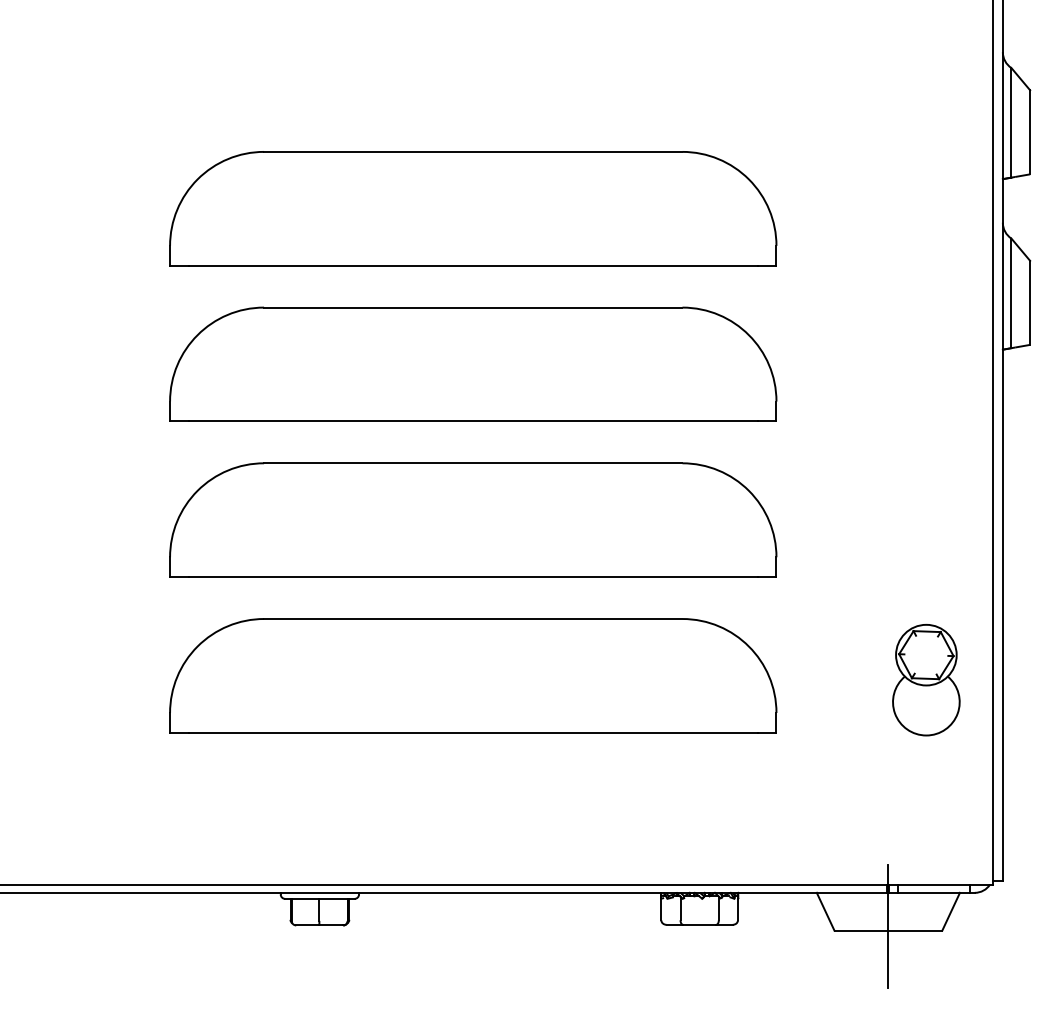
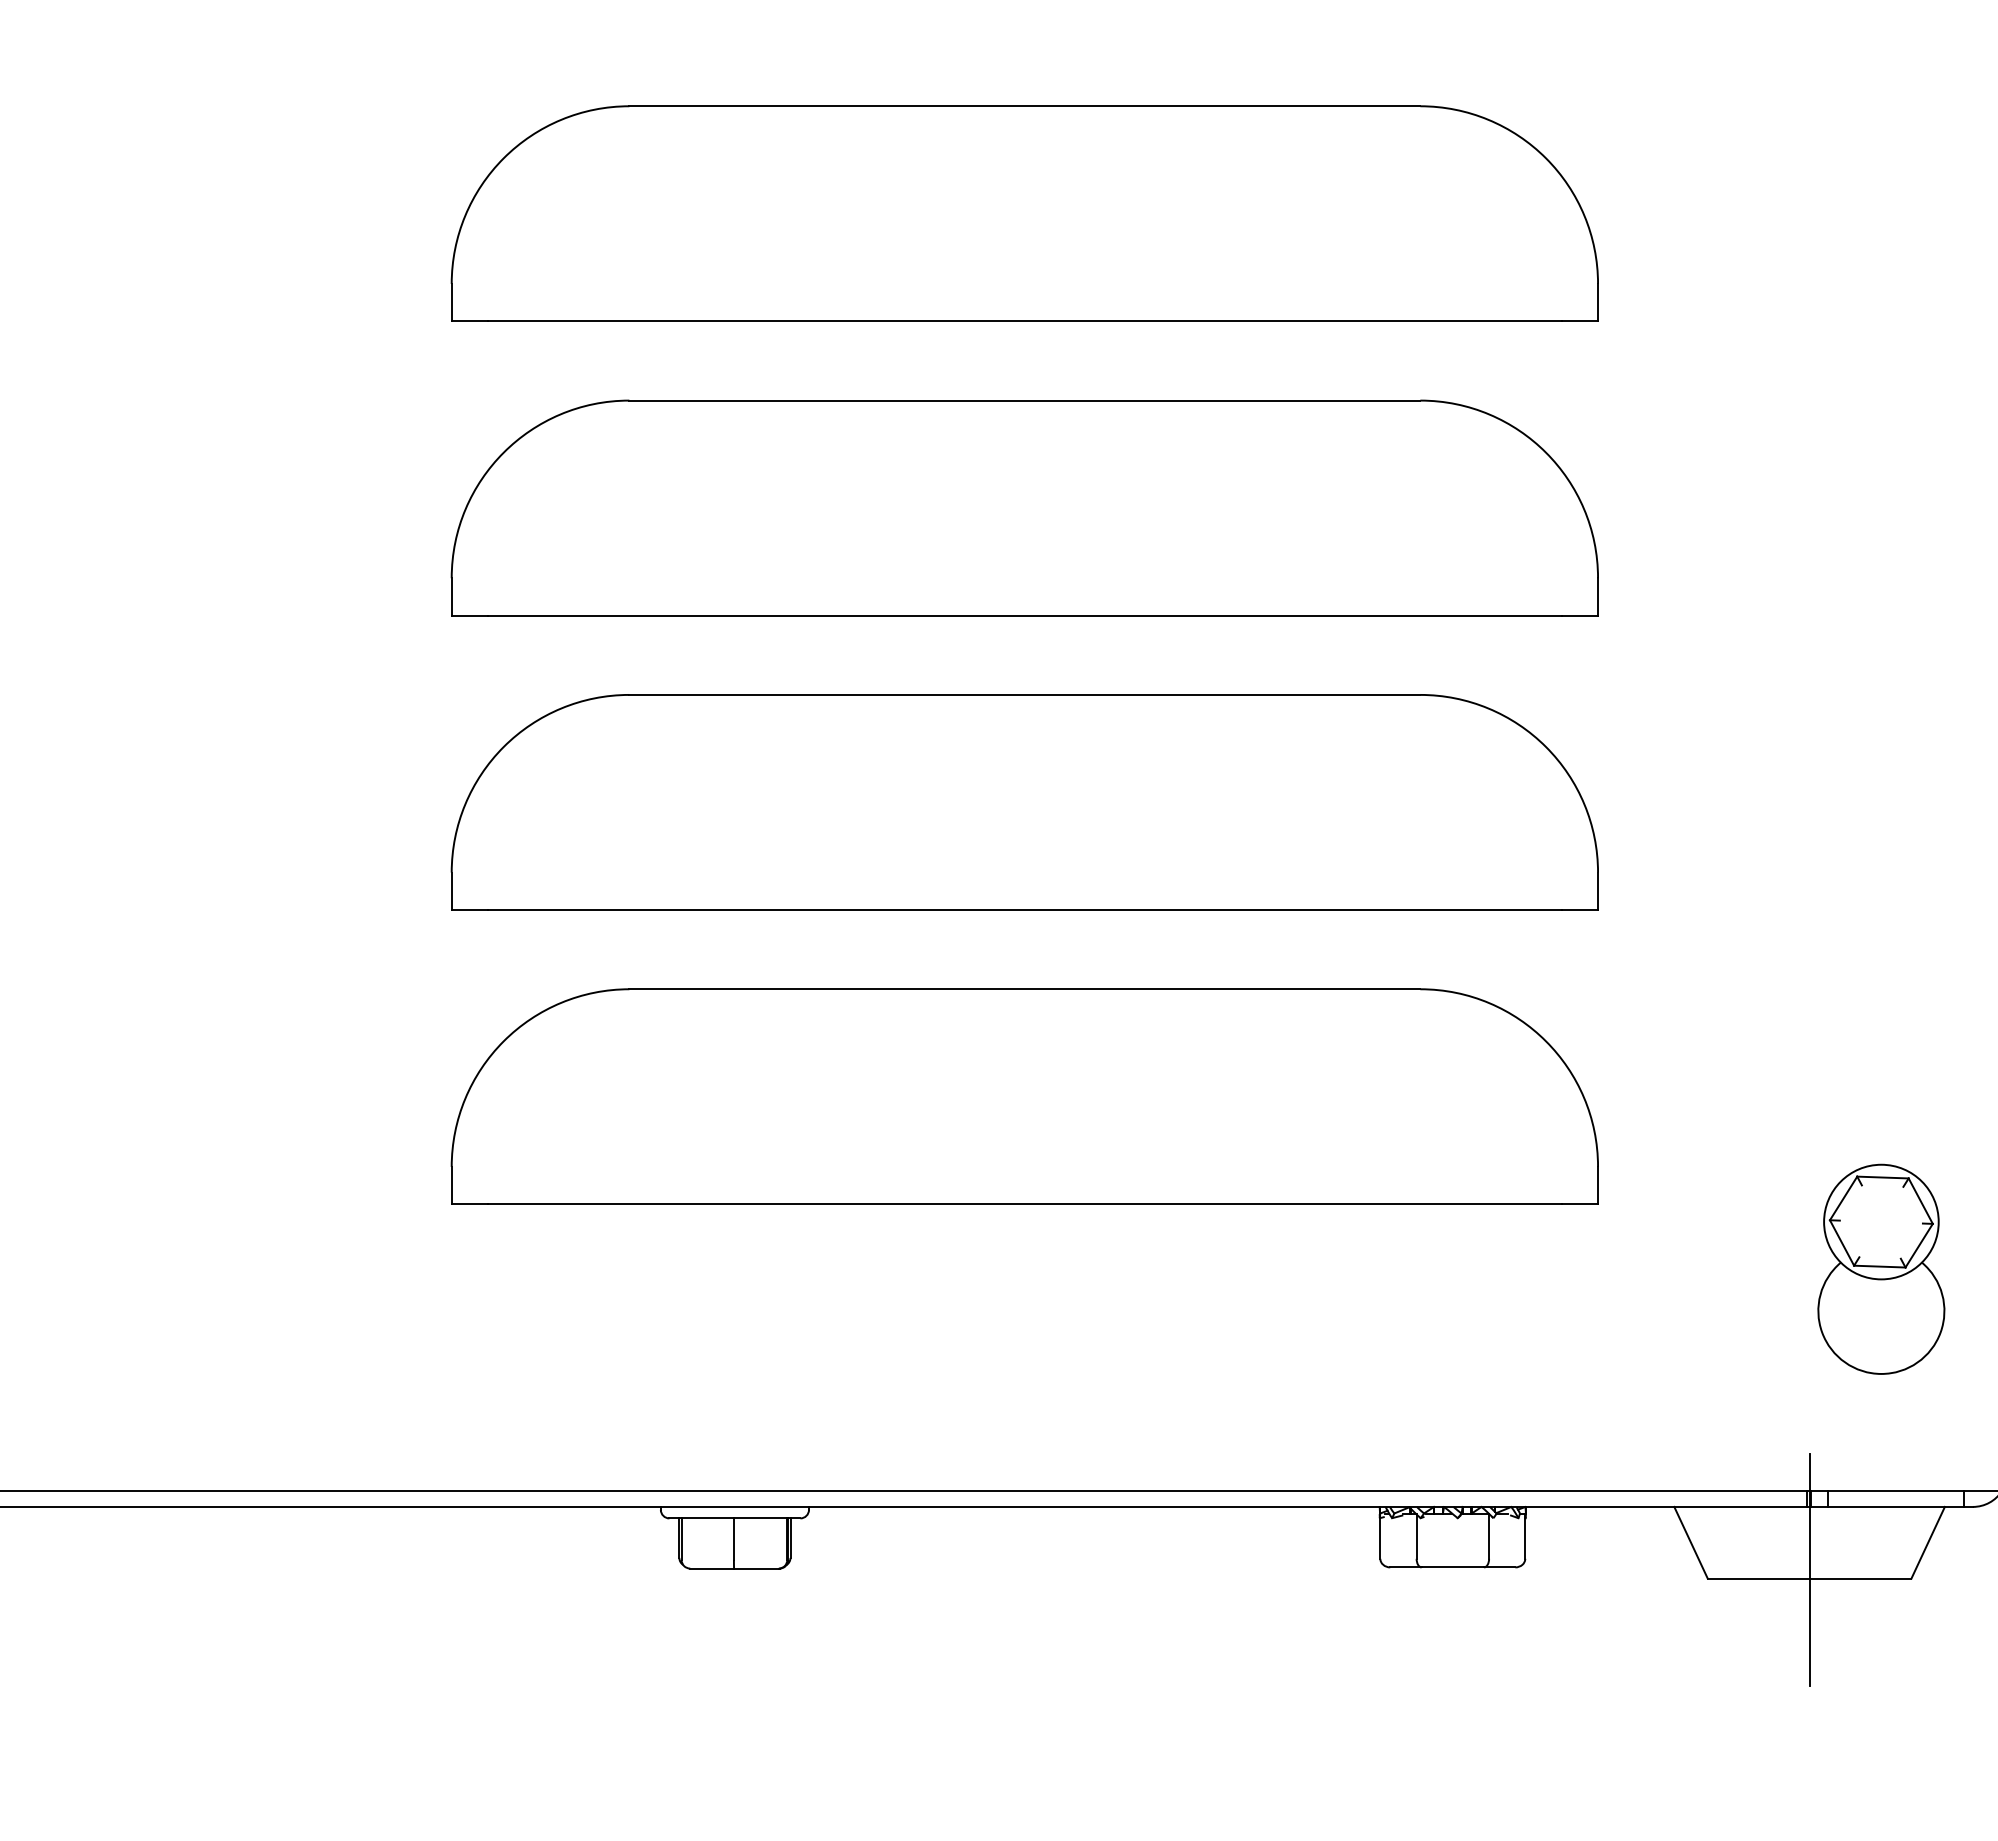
part: (926, 680) -> (1881, 1269), moved

